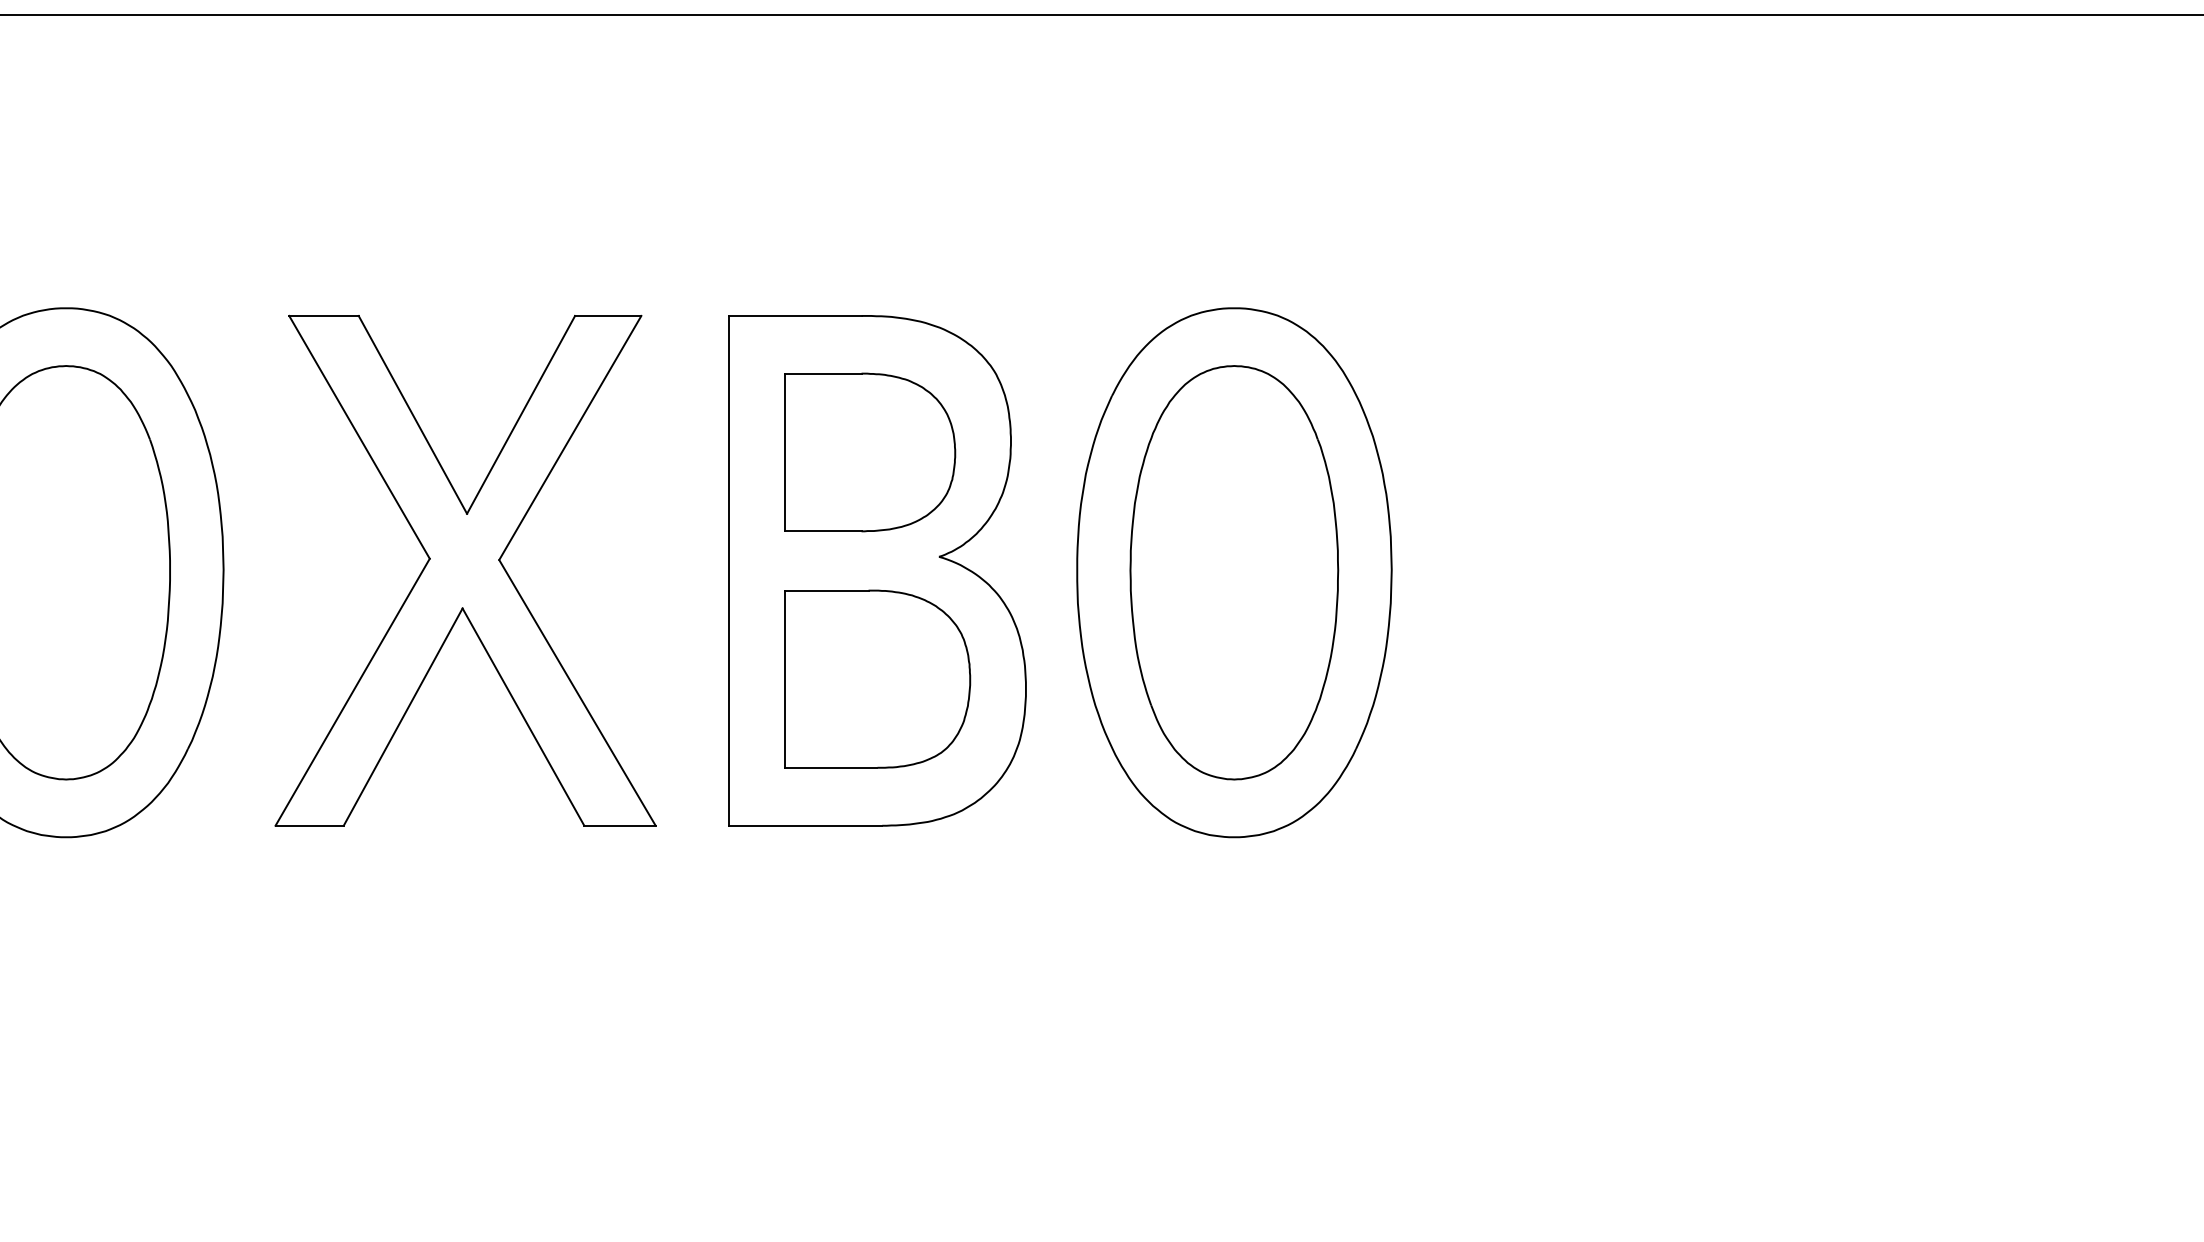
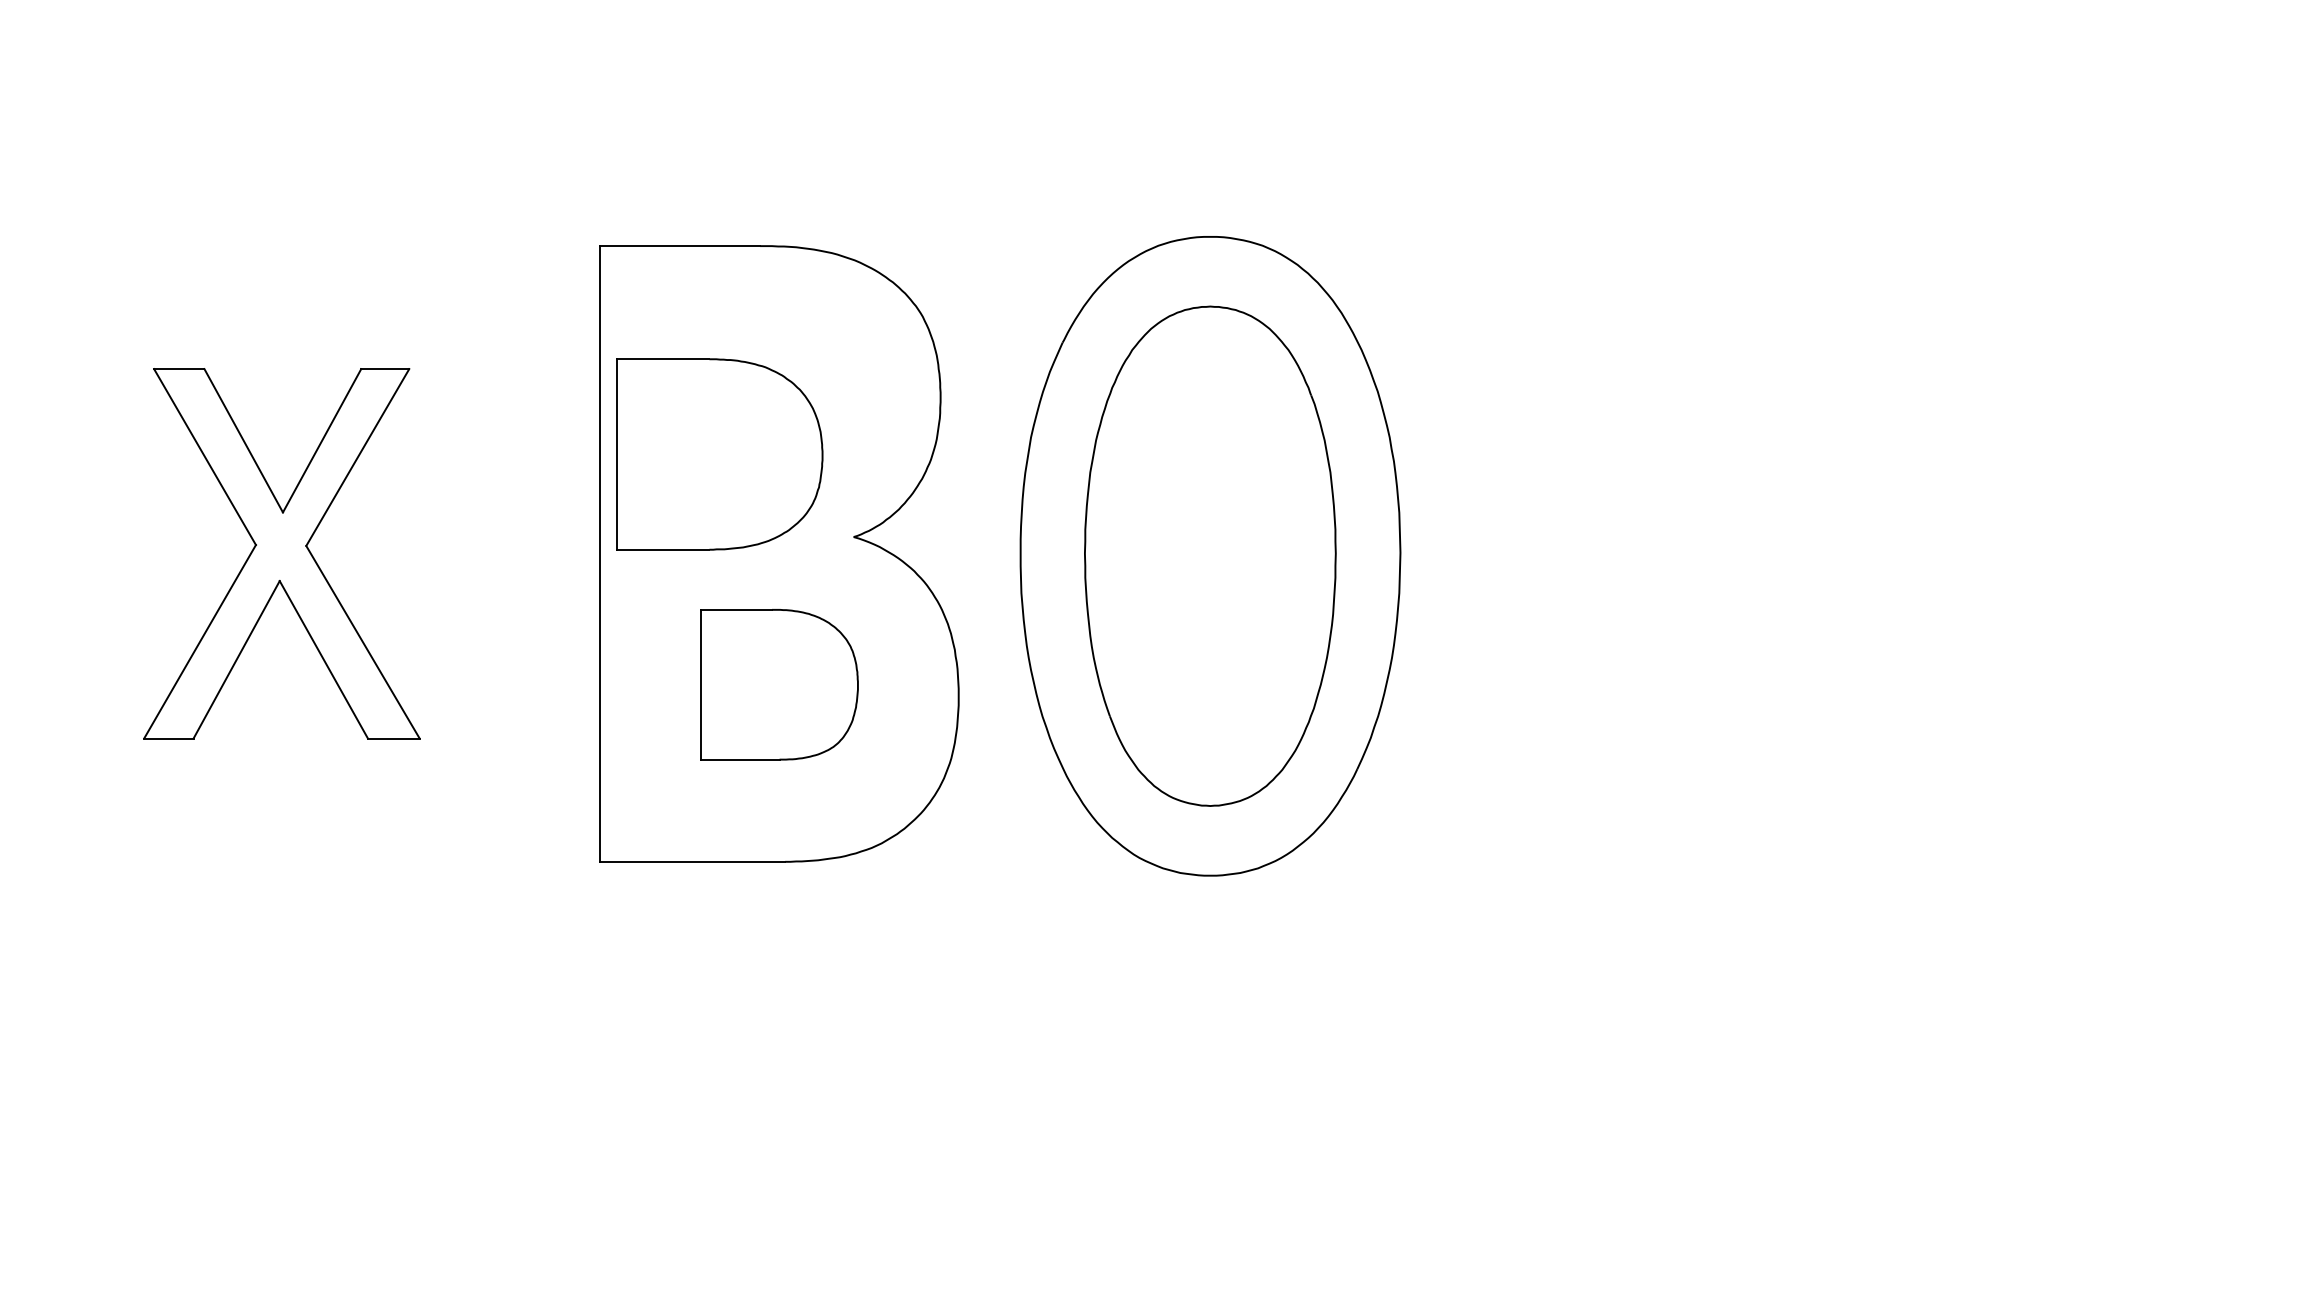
part: (870, 452) -> (720, 454), moved
part: (465, 570) -> (281, 553), size x0.6
part: (877, 678) -> (779, 683), size x0.7

